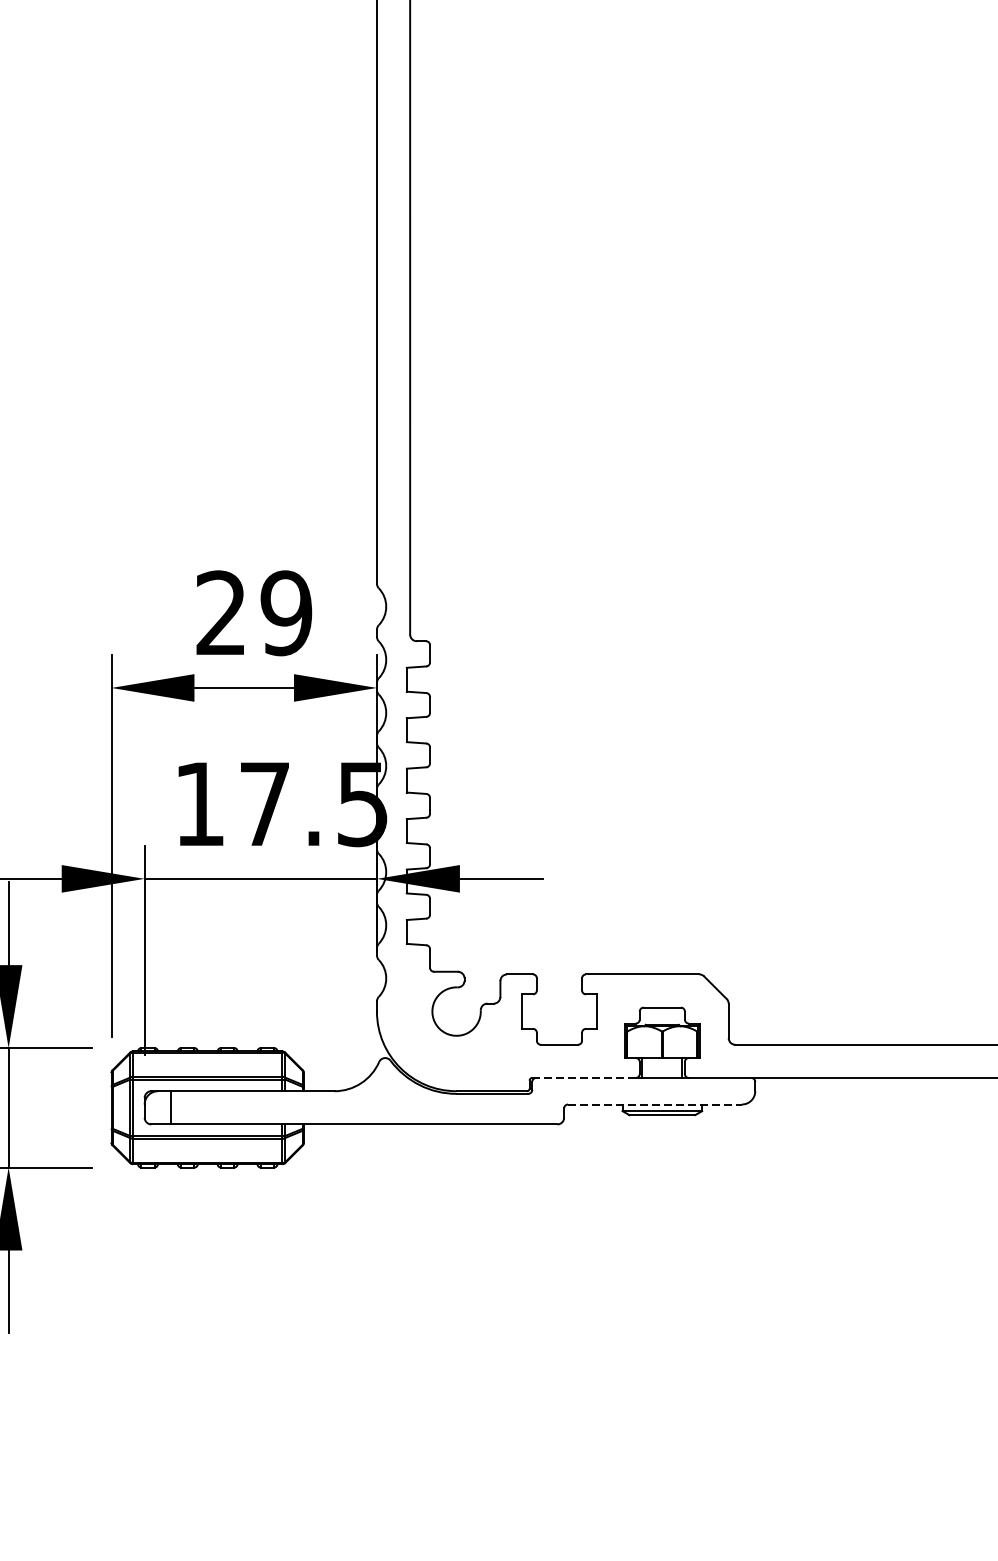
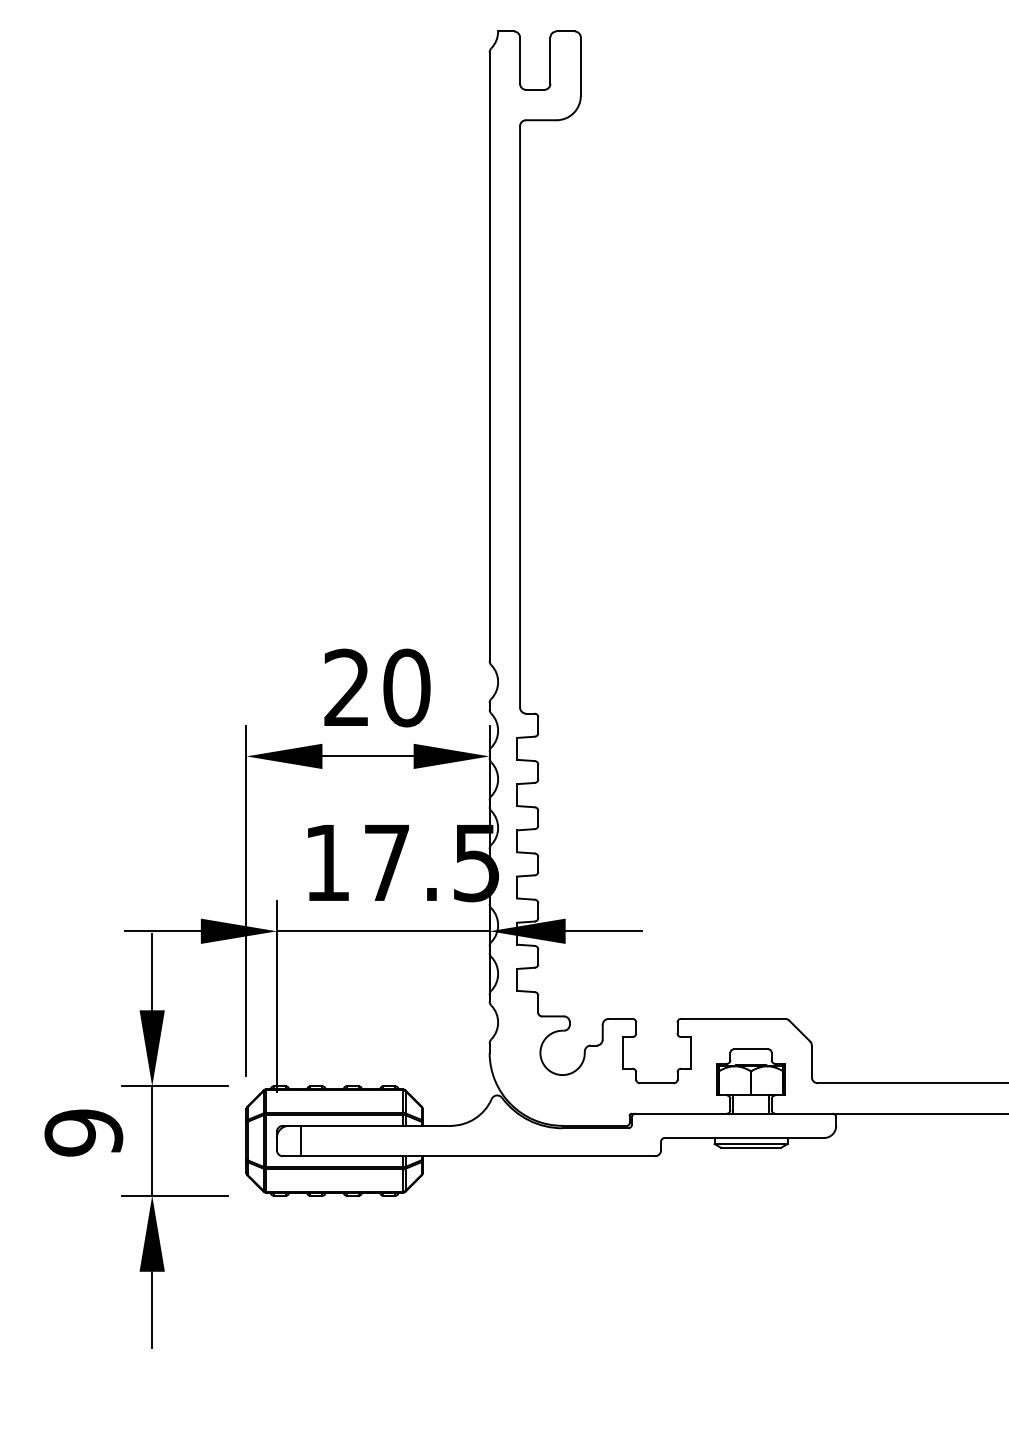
text: (286, 612) -> (406, 687), 29 -> 20
line: (584, 1077) -> (679, 1113), dashed -> solid
line: (655, 1105) -> (744, 1138), dashed -> solid

